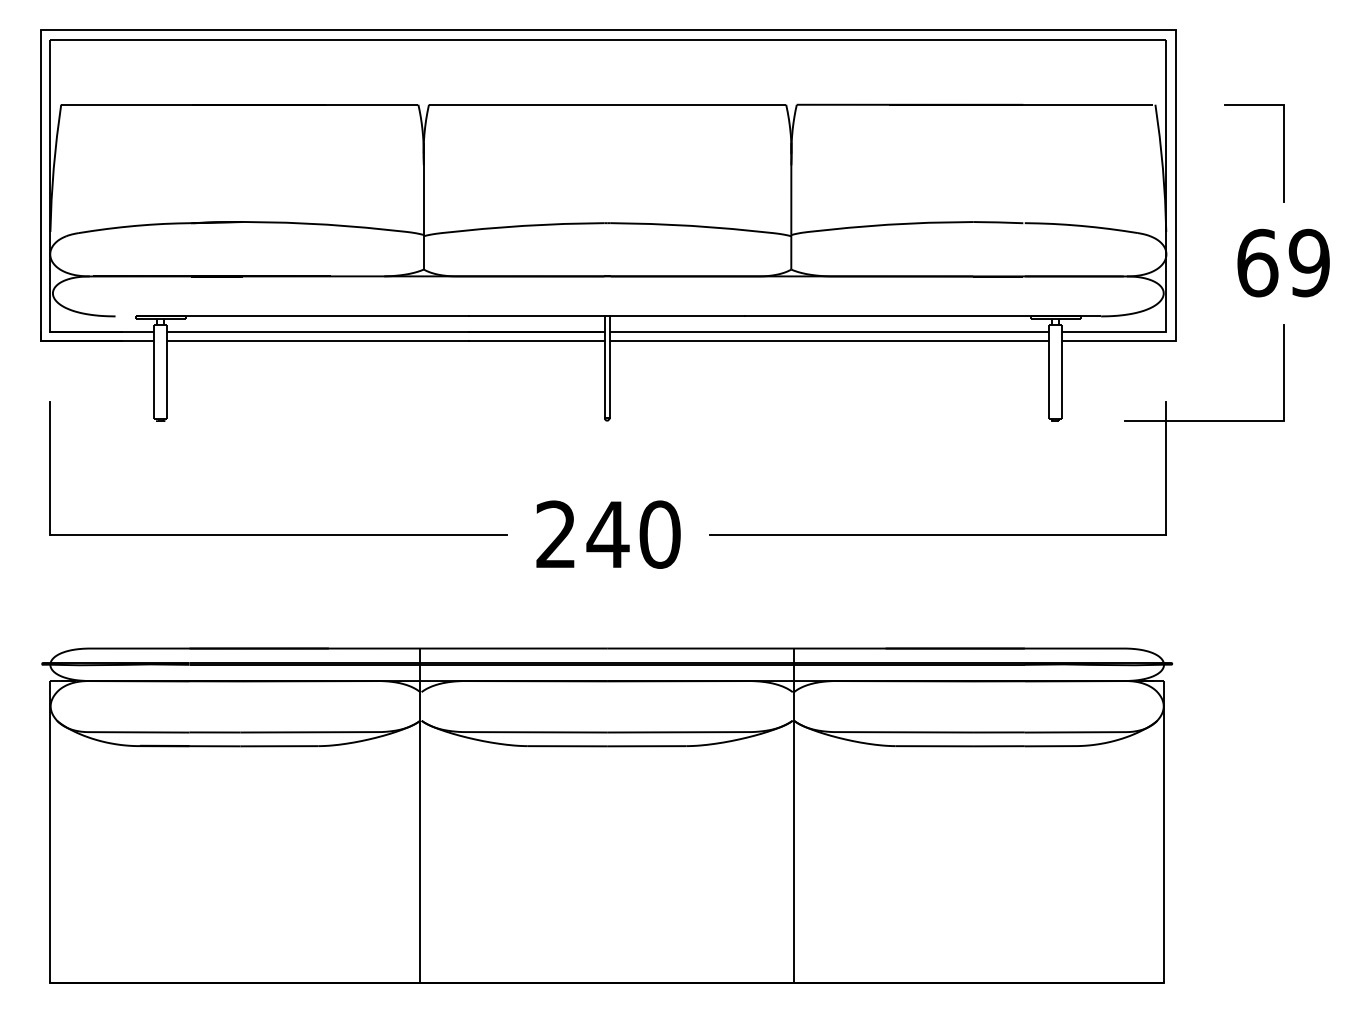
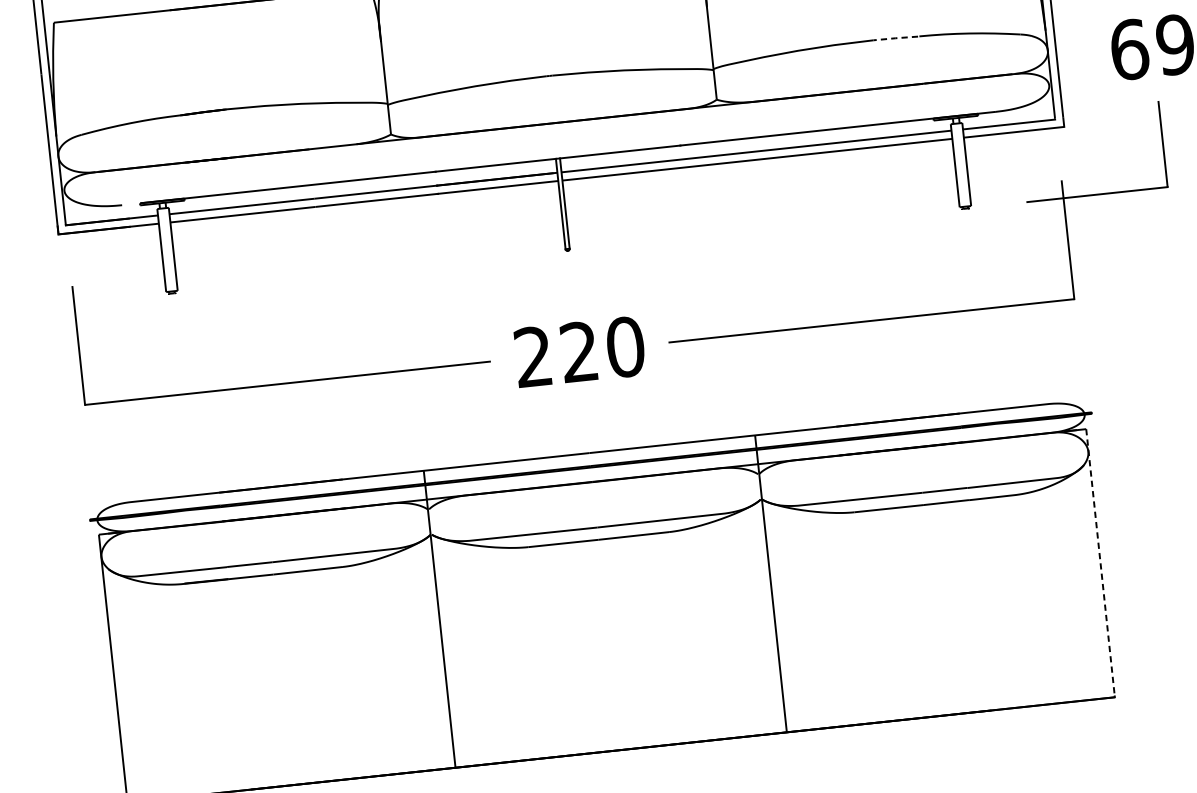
line: (998, 222) -> (896, 38), solid -> dashed
text: (607, 533) -> (578, 351), 240 -> 220
line: (1164, 832) -> (1100, 563), solid -> dashed

